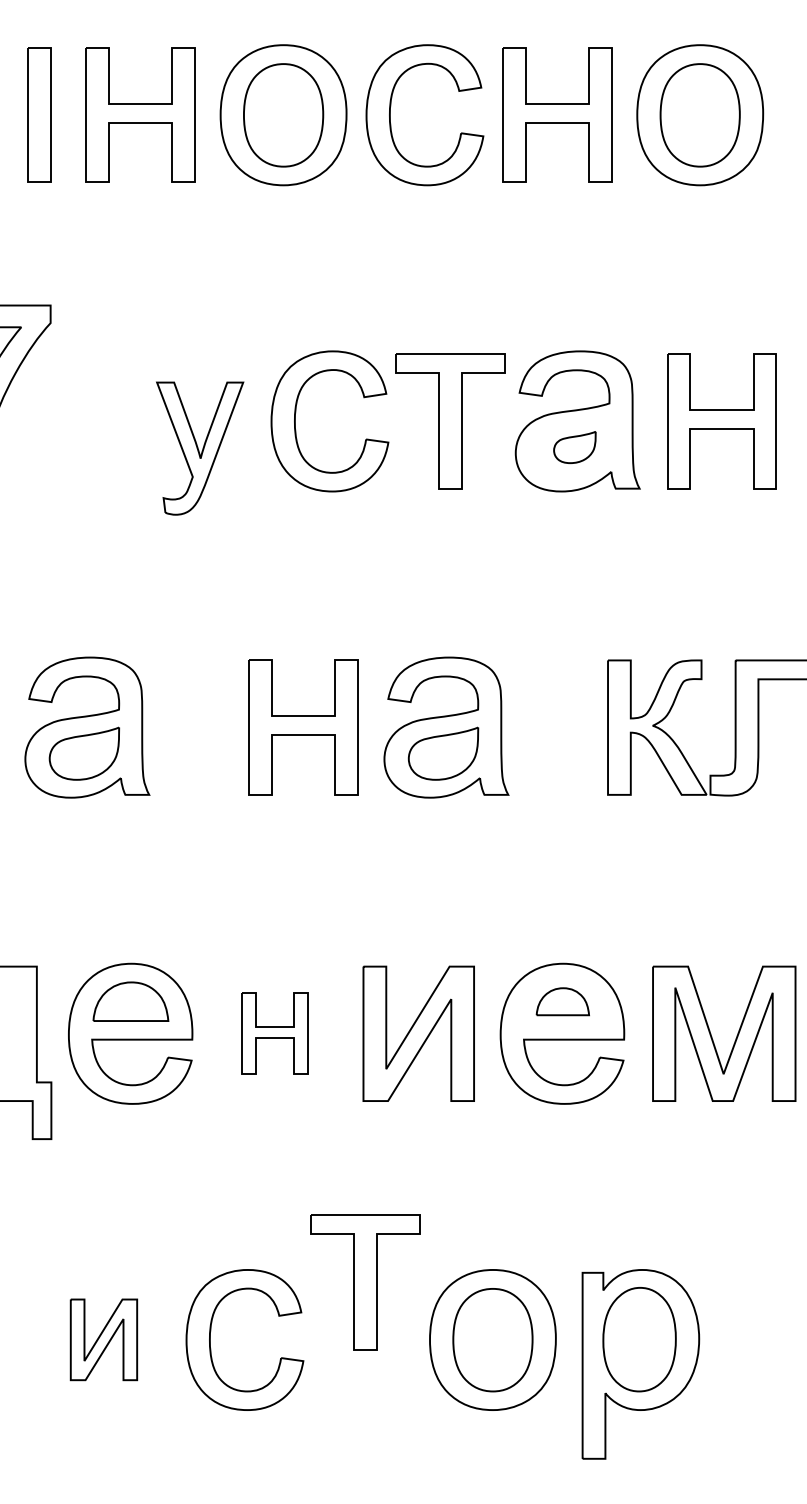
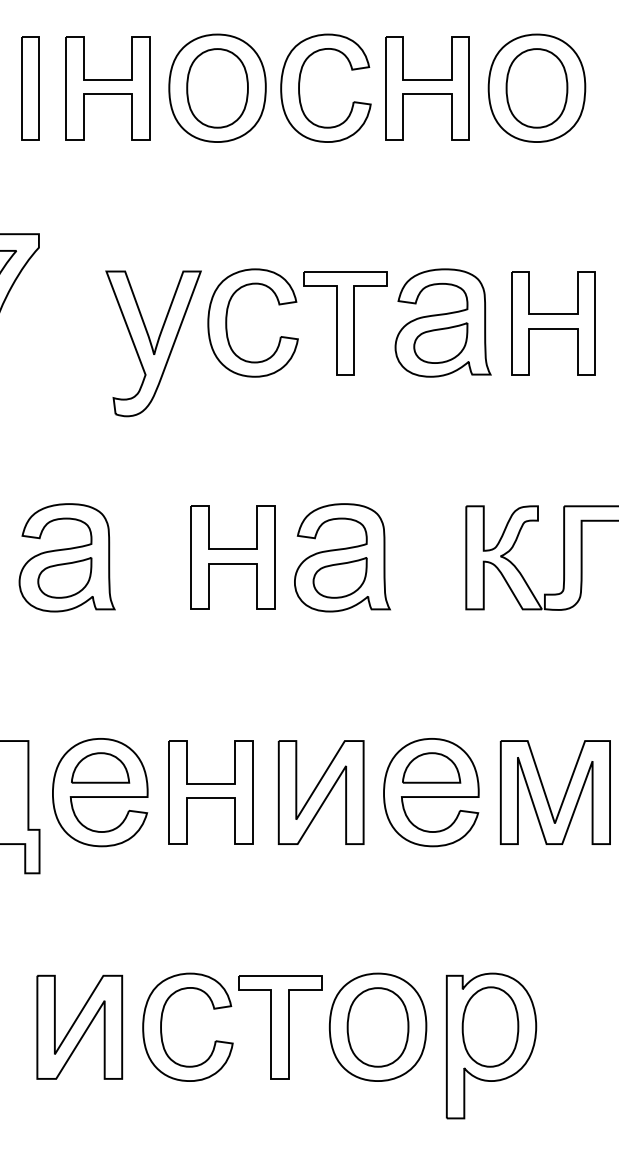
part: (574, 446) -> (440, 342), size x1.67
part: (200, 448) -> (153, 343), size x1.43
part: (562, 1001) -> (431, 767), size x1.43
part: (274, 1033) -> (210, 792), size x1.67
part: (365, 1282) -> (280, 1027), moved
part: (103, 1338) -> (79, 1026), size x1.67

